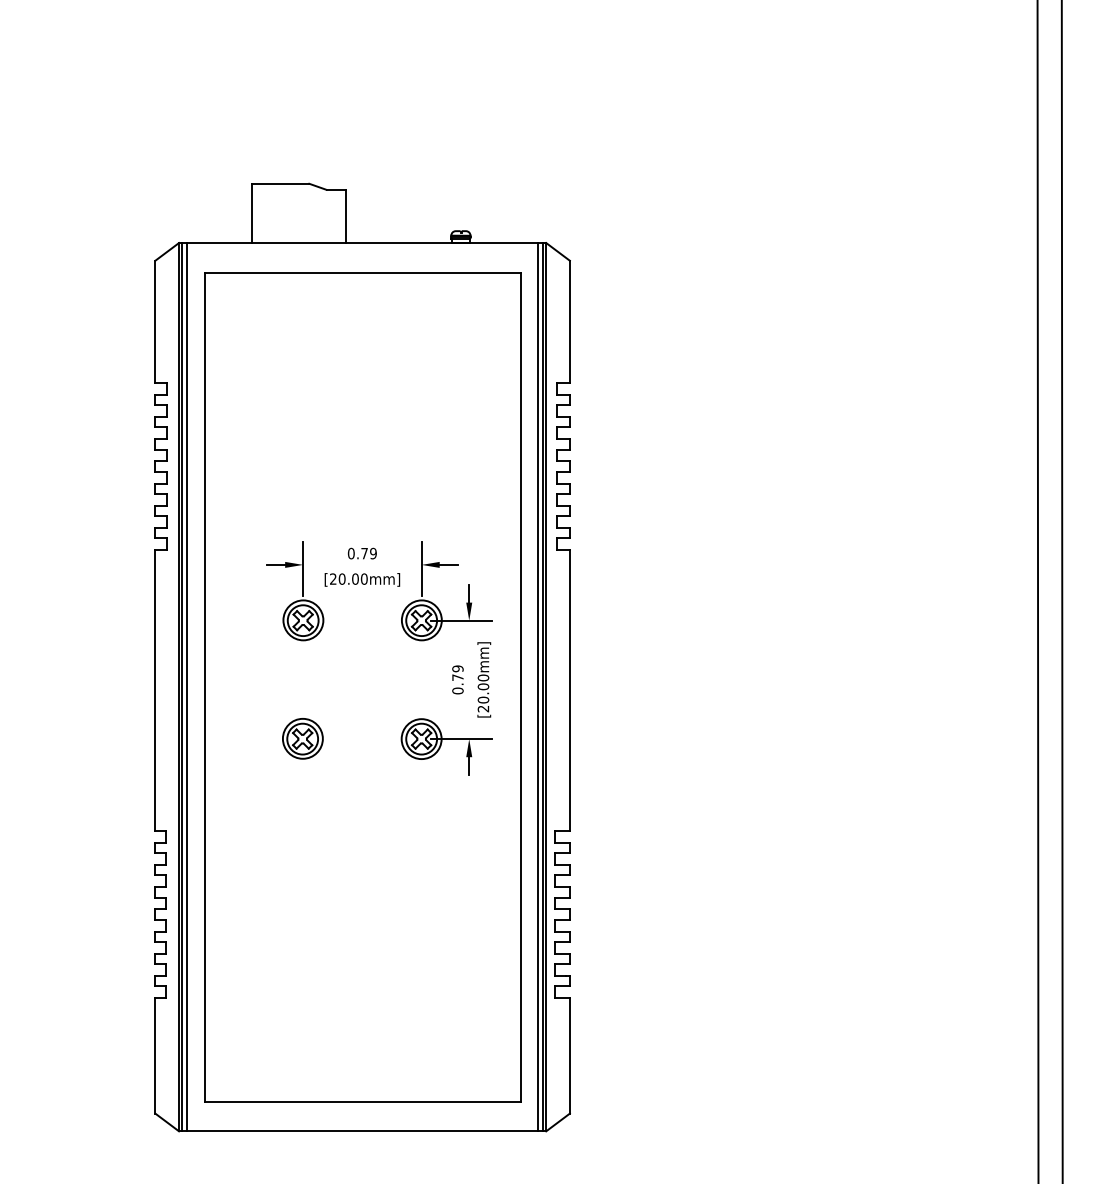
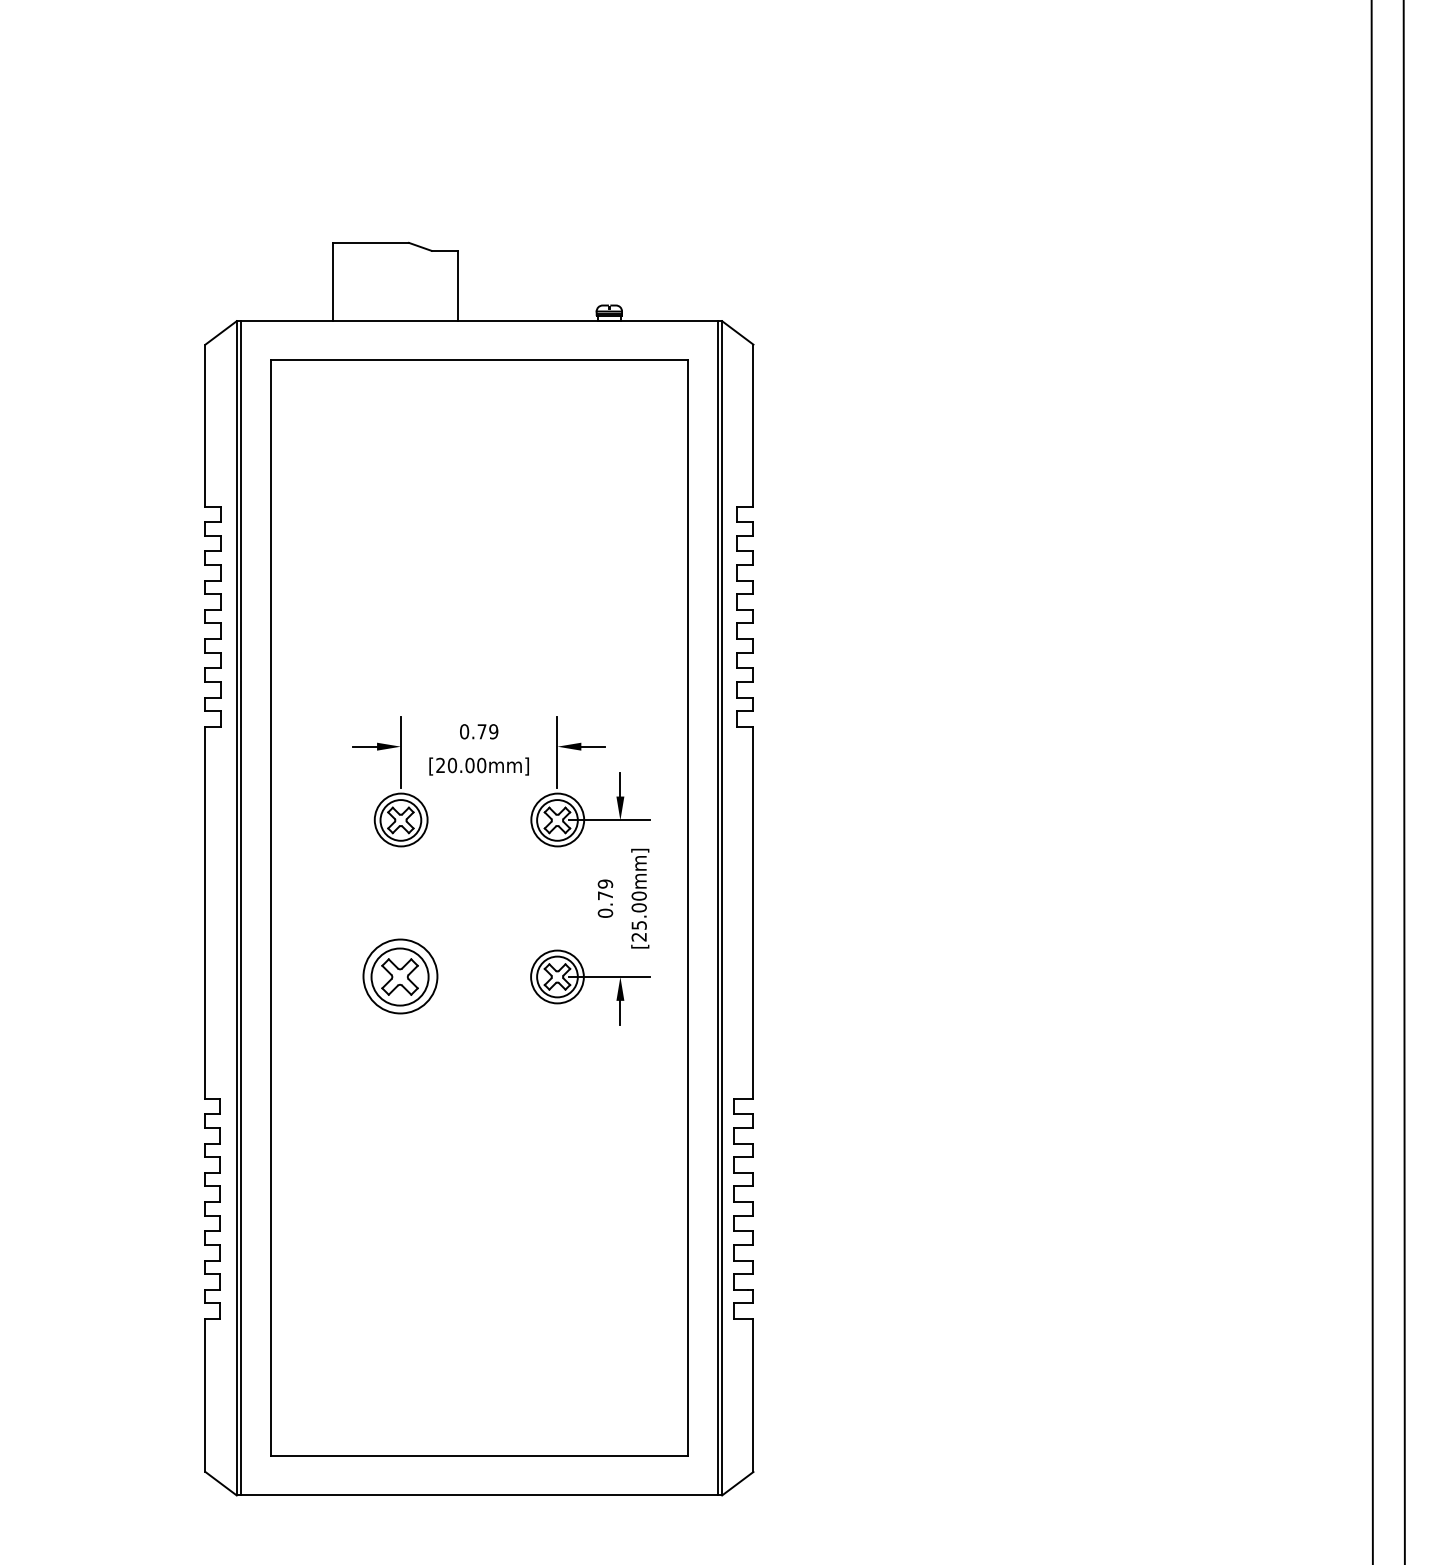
line: (187, 687) -> (247, 908), removed
line: (538, 687) -> (711, 908), removed
text: (483, 699) -> (639, 924), [20.00mm] -> [25.00mm]
part: (302, 738) -> (399, 976), size x1.4

